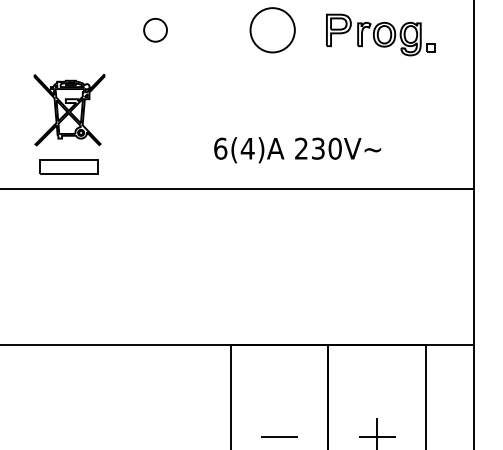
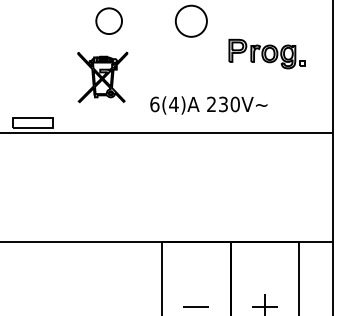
part: (155, 30) -> (109, 21), size x1.6
part: (380, 34) -> (267, 53), moved
part: (69, 110) -> (102, 77), moved
part: (68, 166) -> (32, 122), moved

